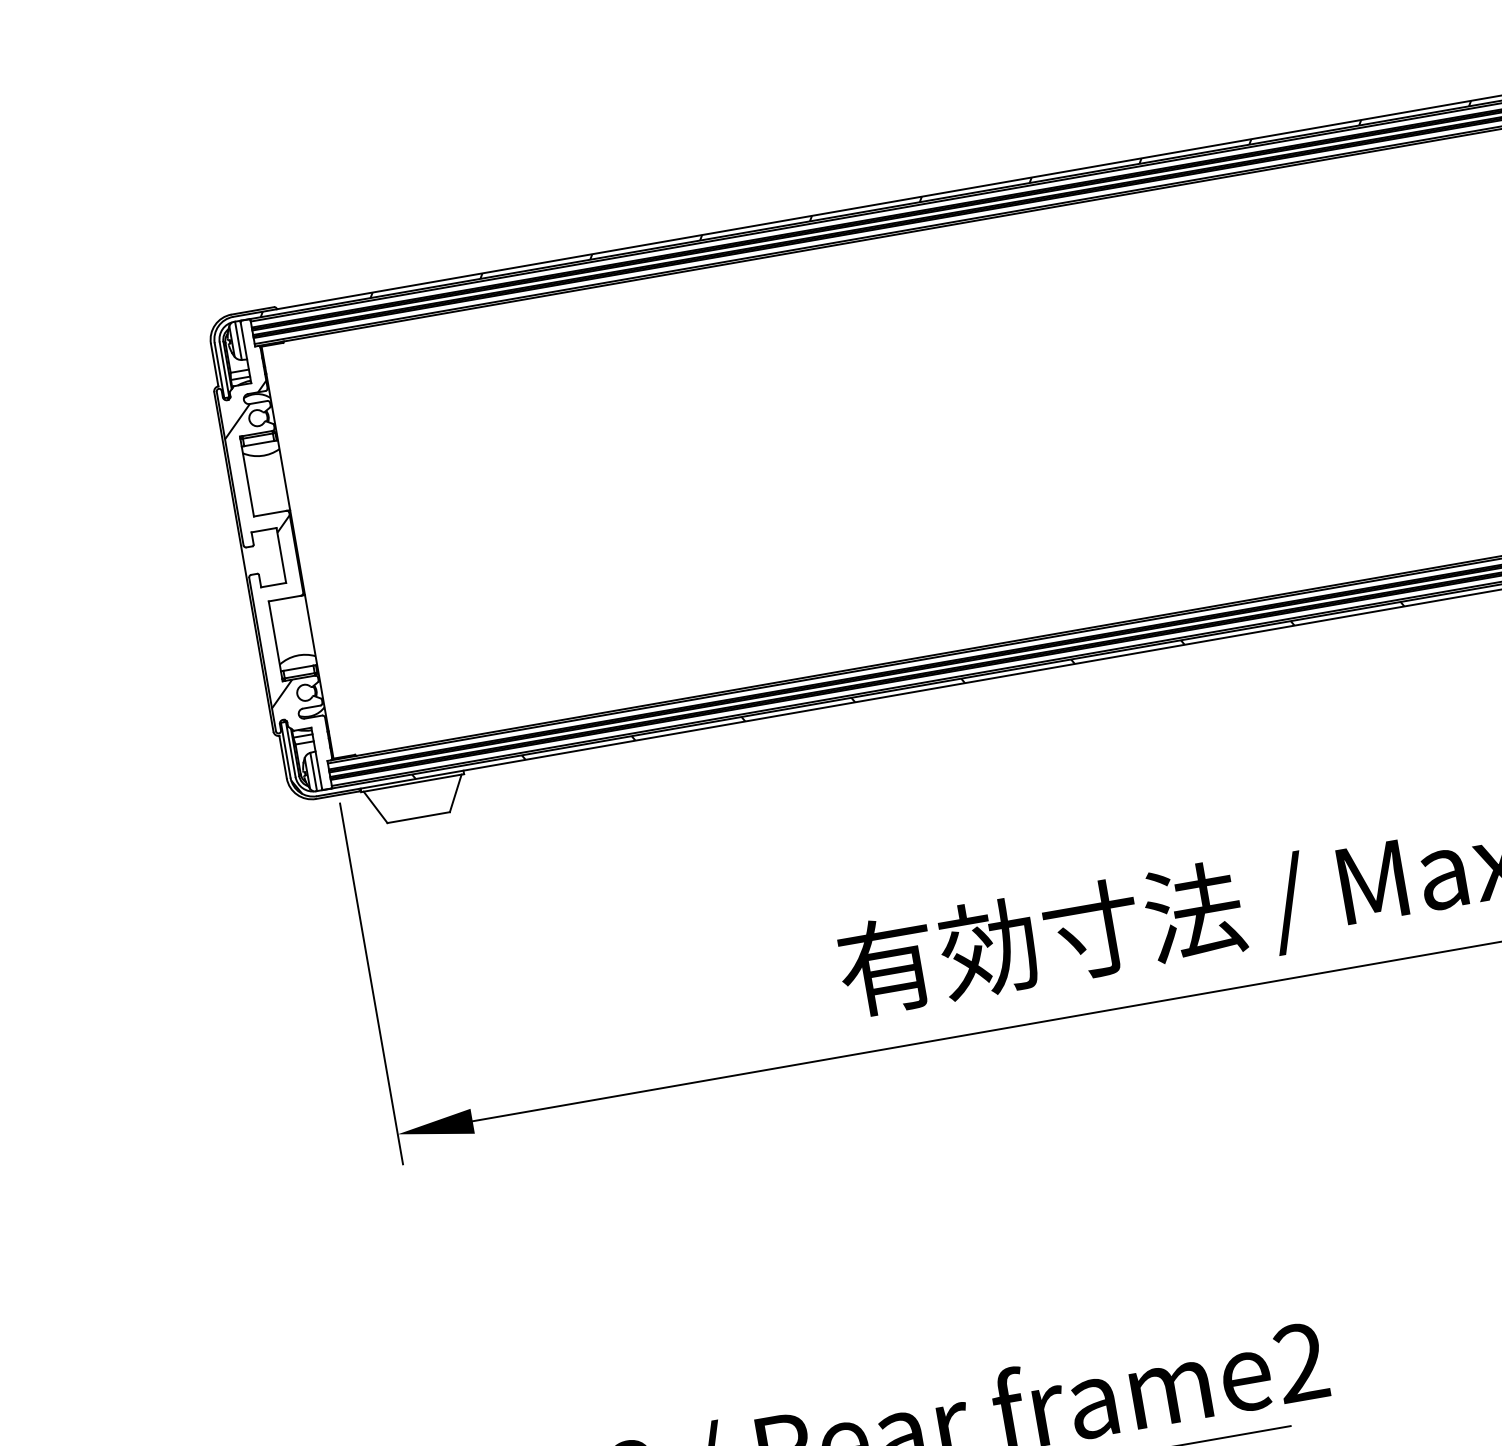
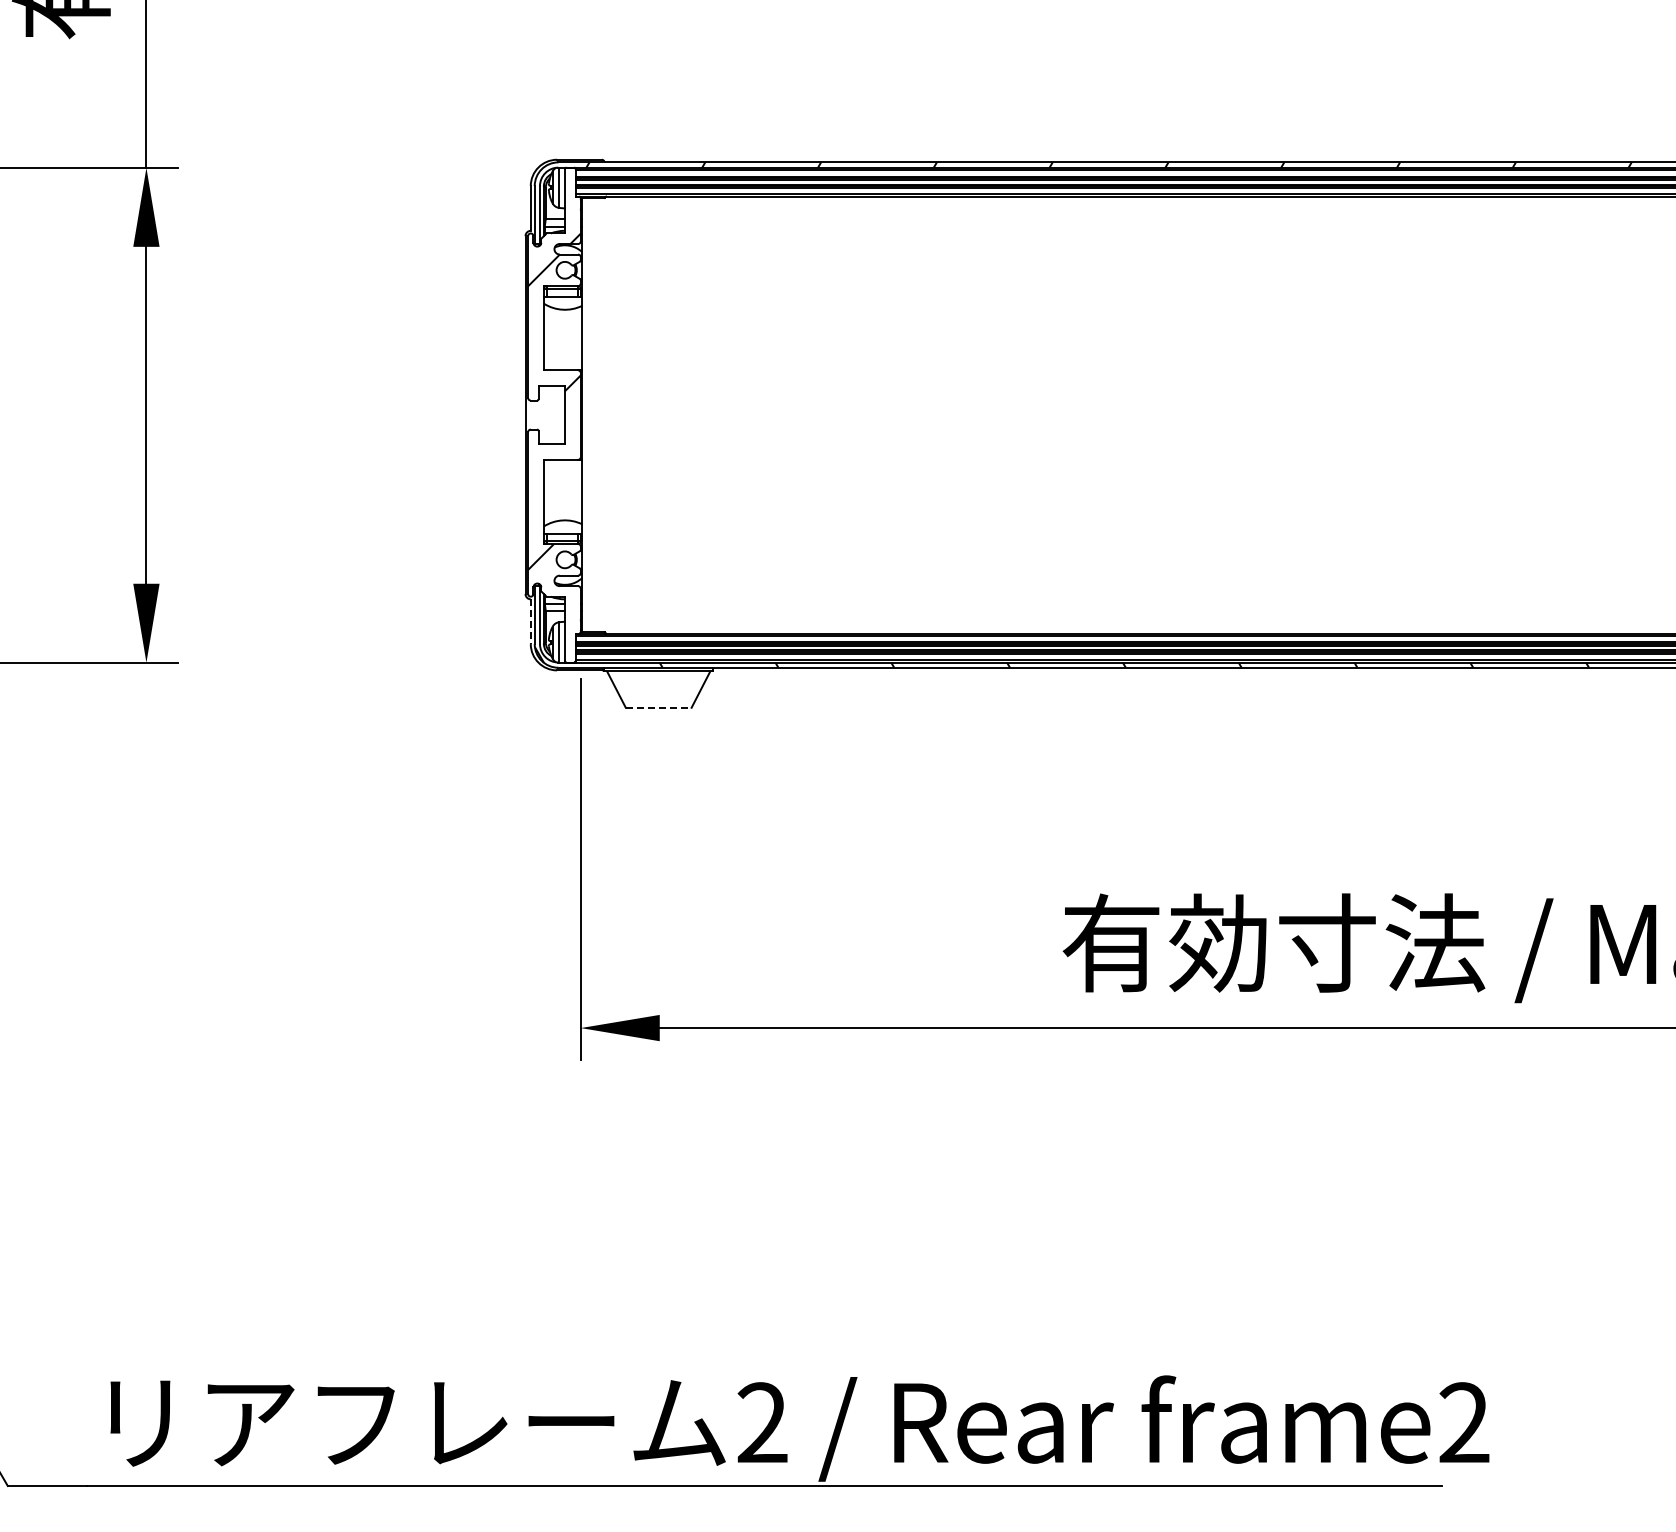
line: (282, 757) -> (530, 622), solid -> dashed
line: (418, 817) -> (658, 707), solid -> dashed

